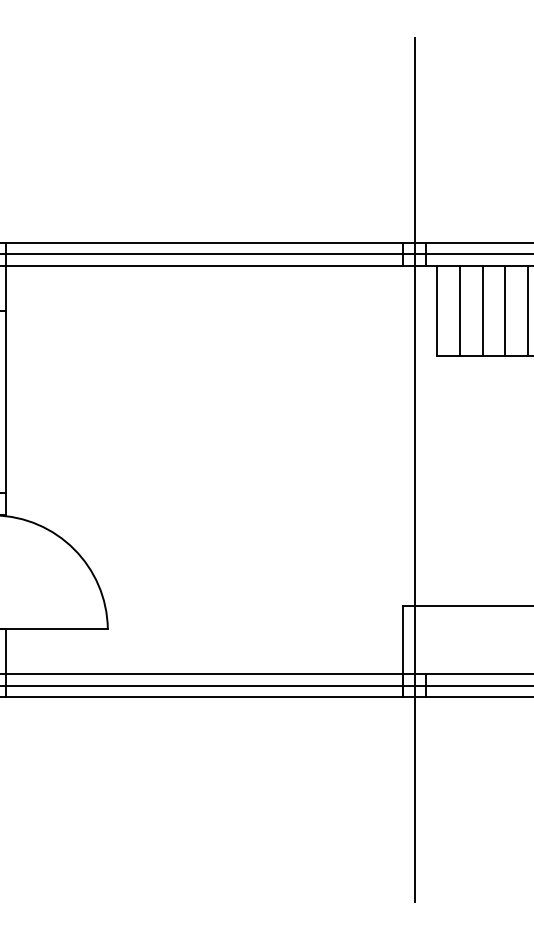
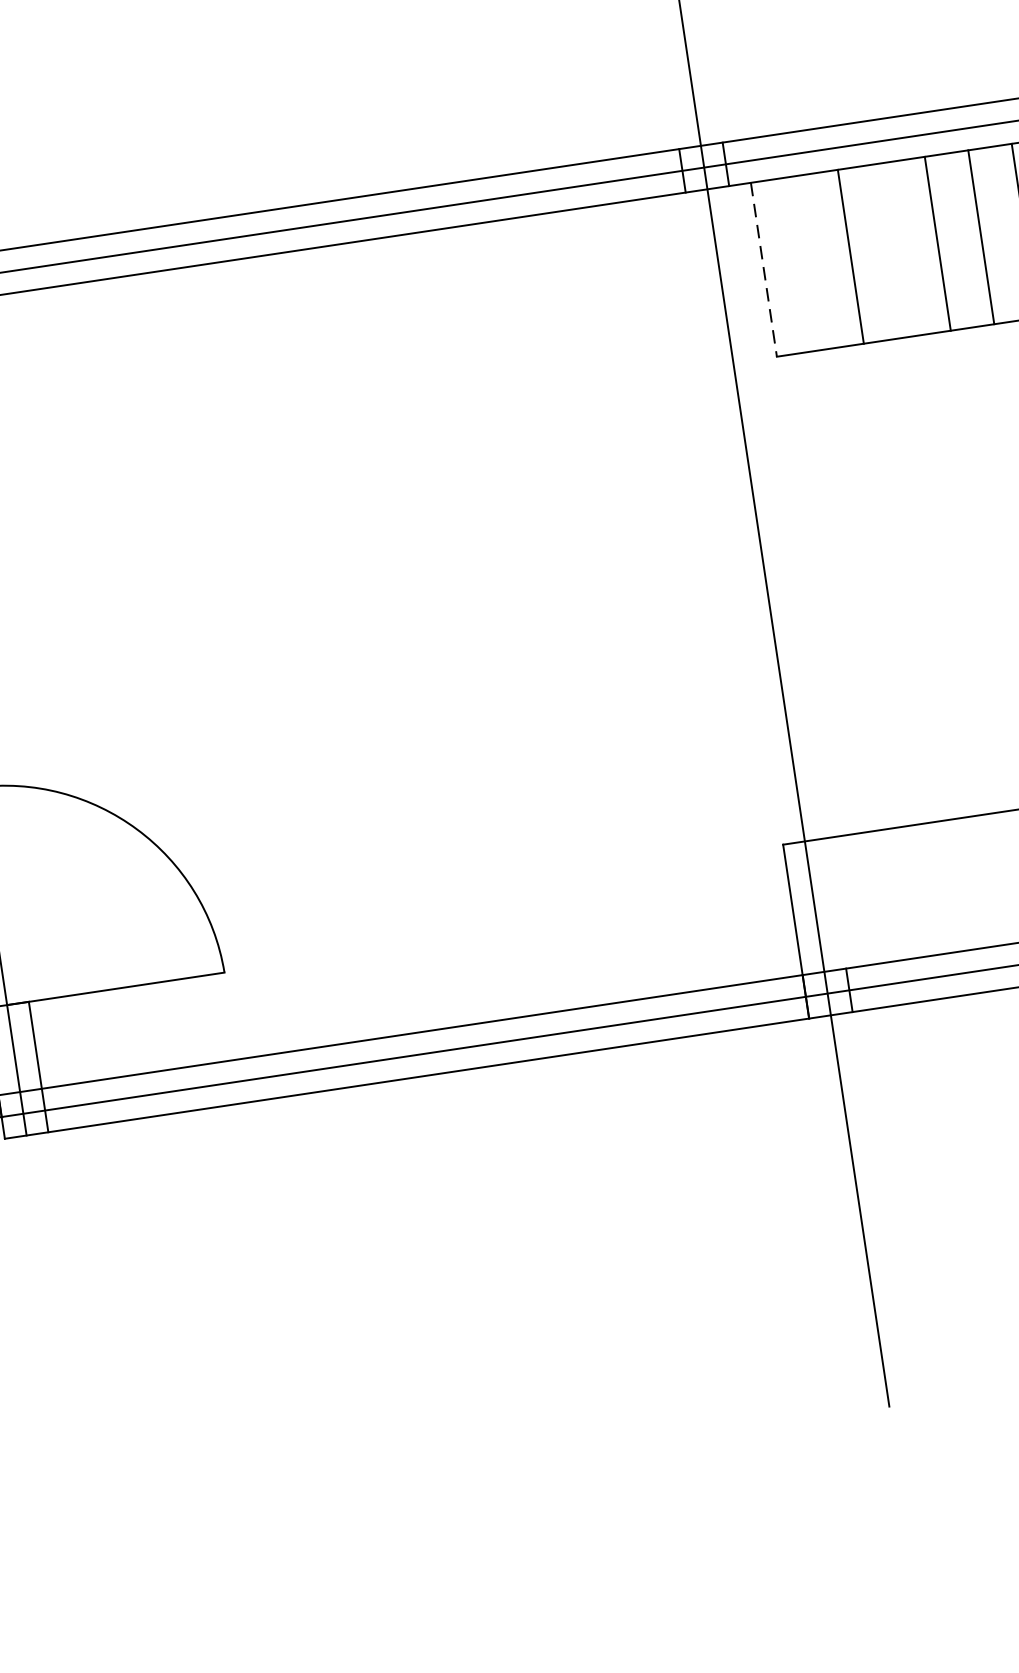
line: (460, 310) -> (808, 262), removed
line: (505, 310) -> (894, 249), removed
line: (437, 311) -> (764, 270), solid -> dashed

